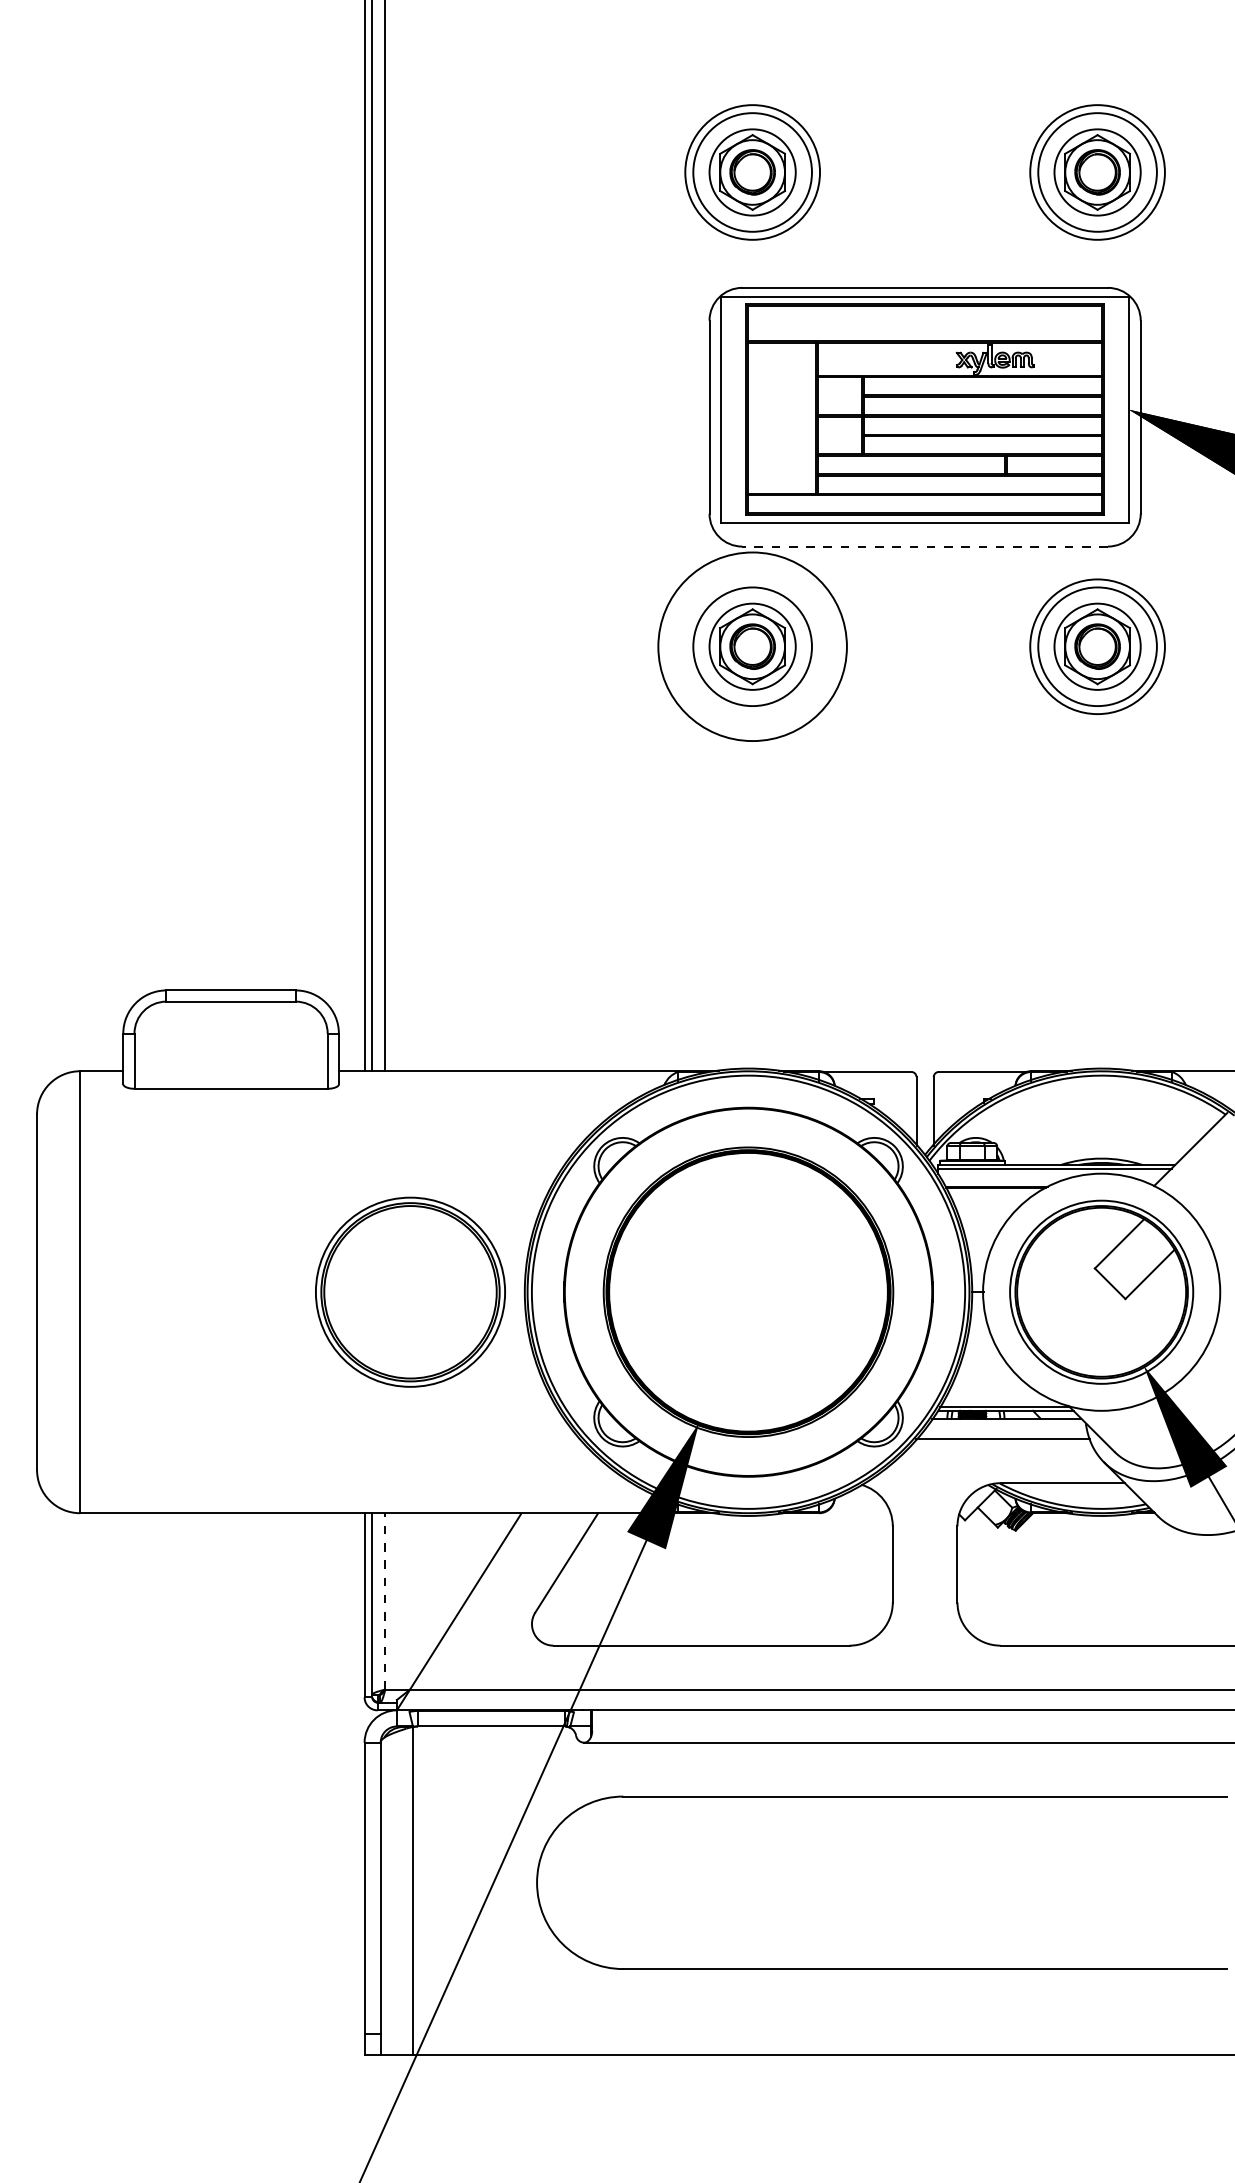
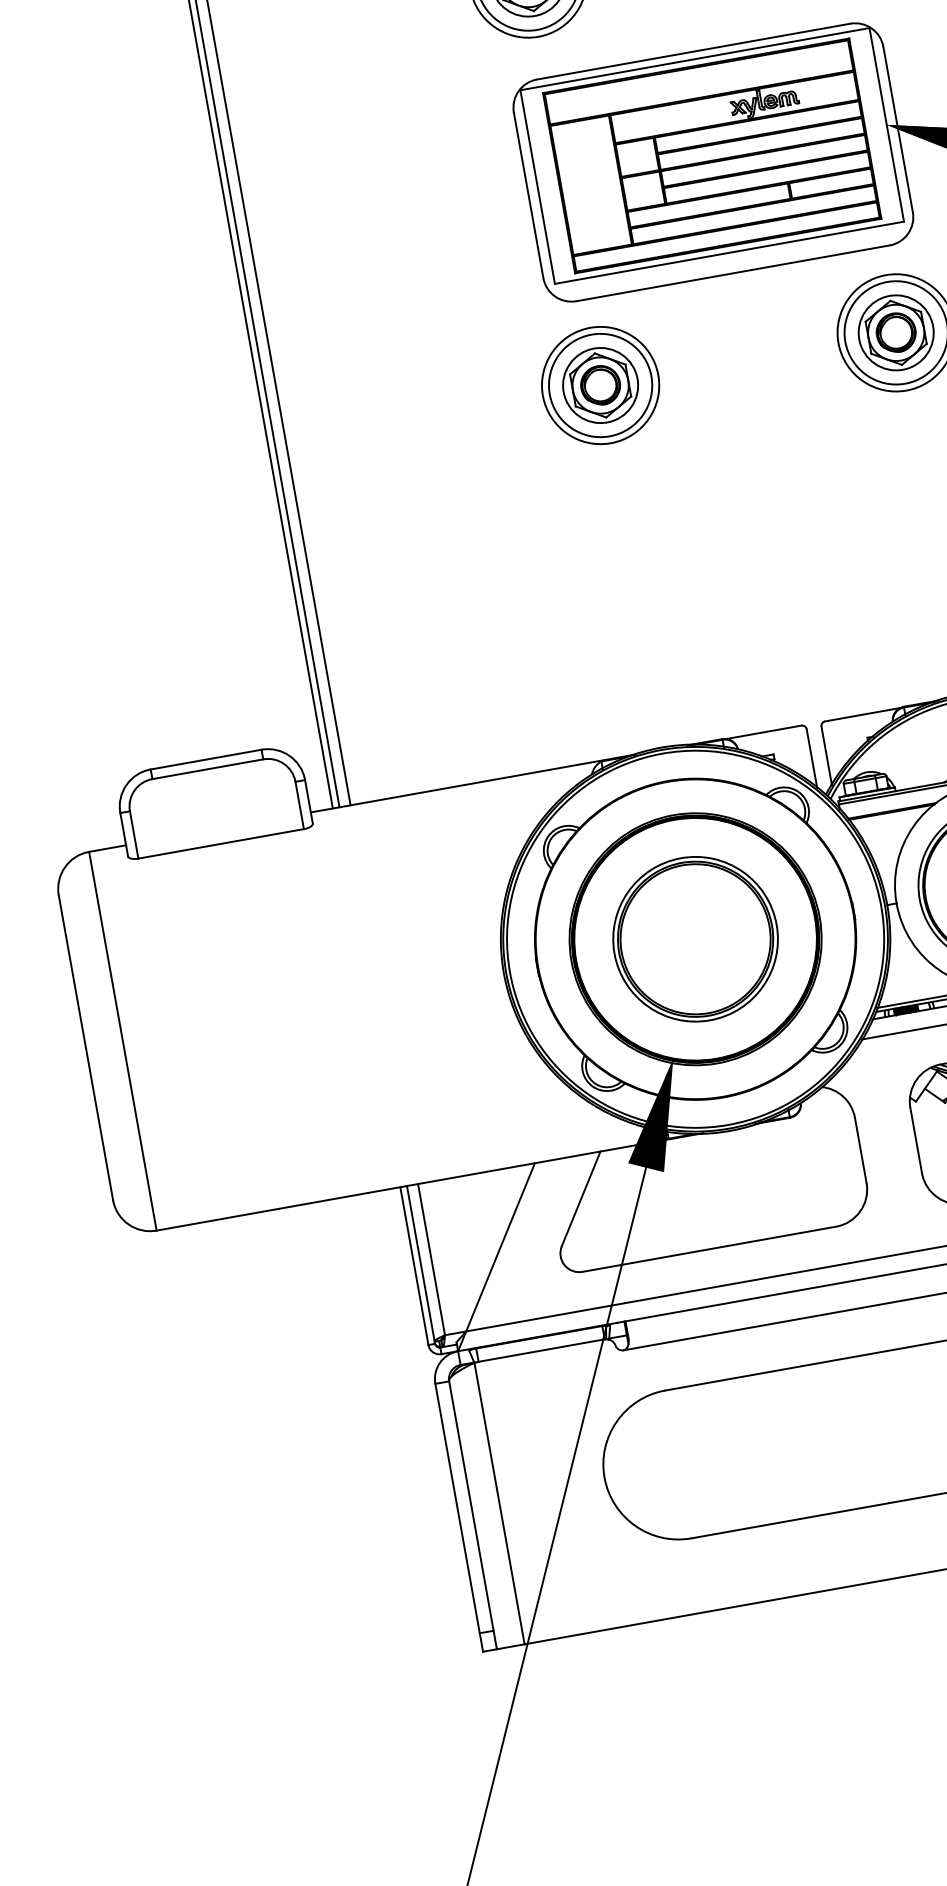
line: (925, 546) -> (733, 273), dashed -> solid
circle: (752, 646) -> (600, 385), size x0.71
part: (410, 1291) -> (695, 938), moved
line: (385, 1600) -> (431, 1258), dashed -> solid

